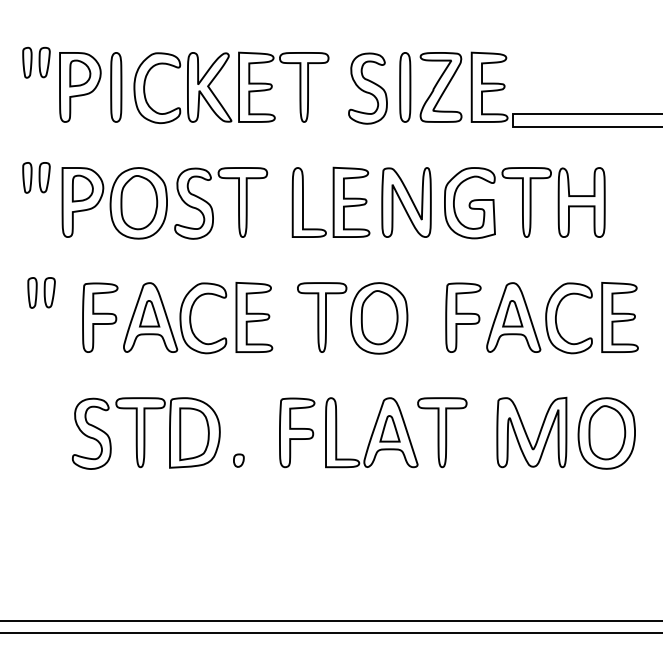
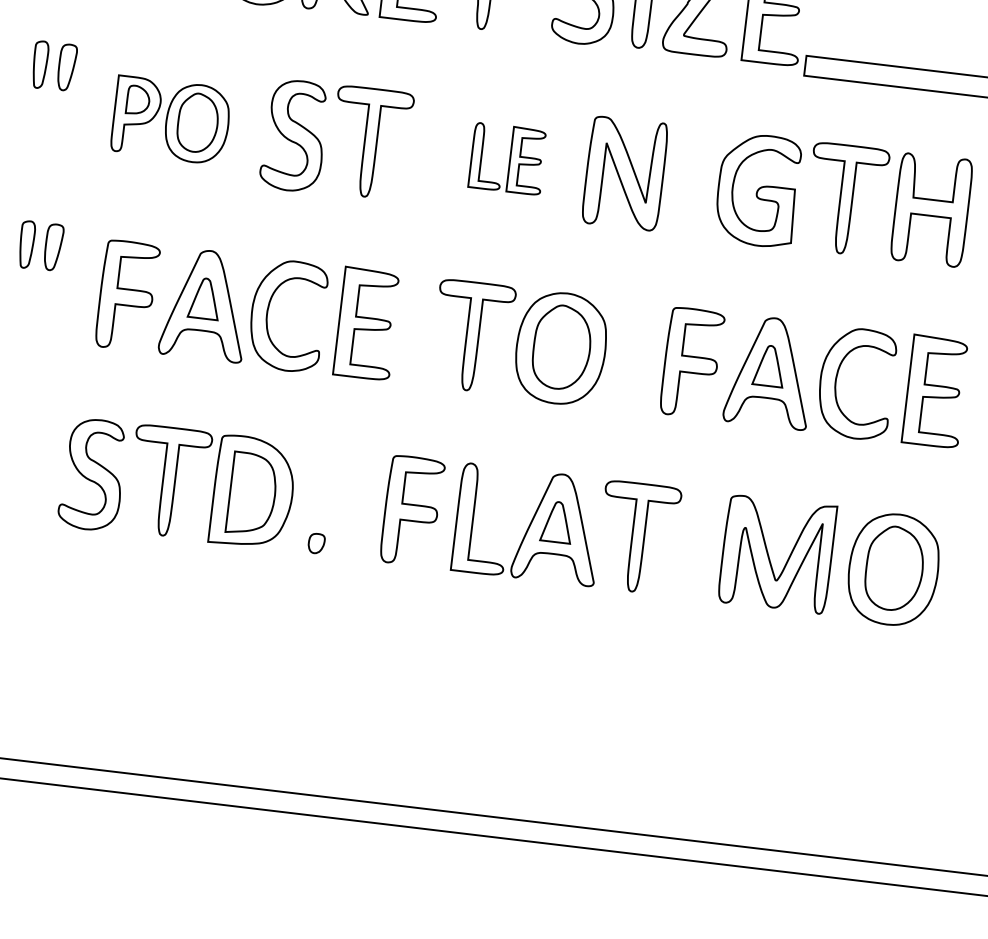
part: (330, 201) -> (507, 157), size x0.6
part: (114, 203) -> (170, 120), size x0.7
part: (524, 203) -> (842, 200), moved

